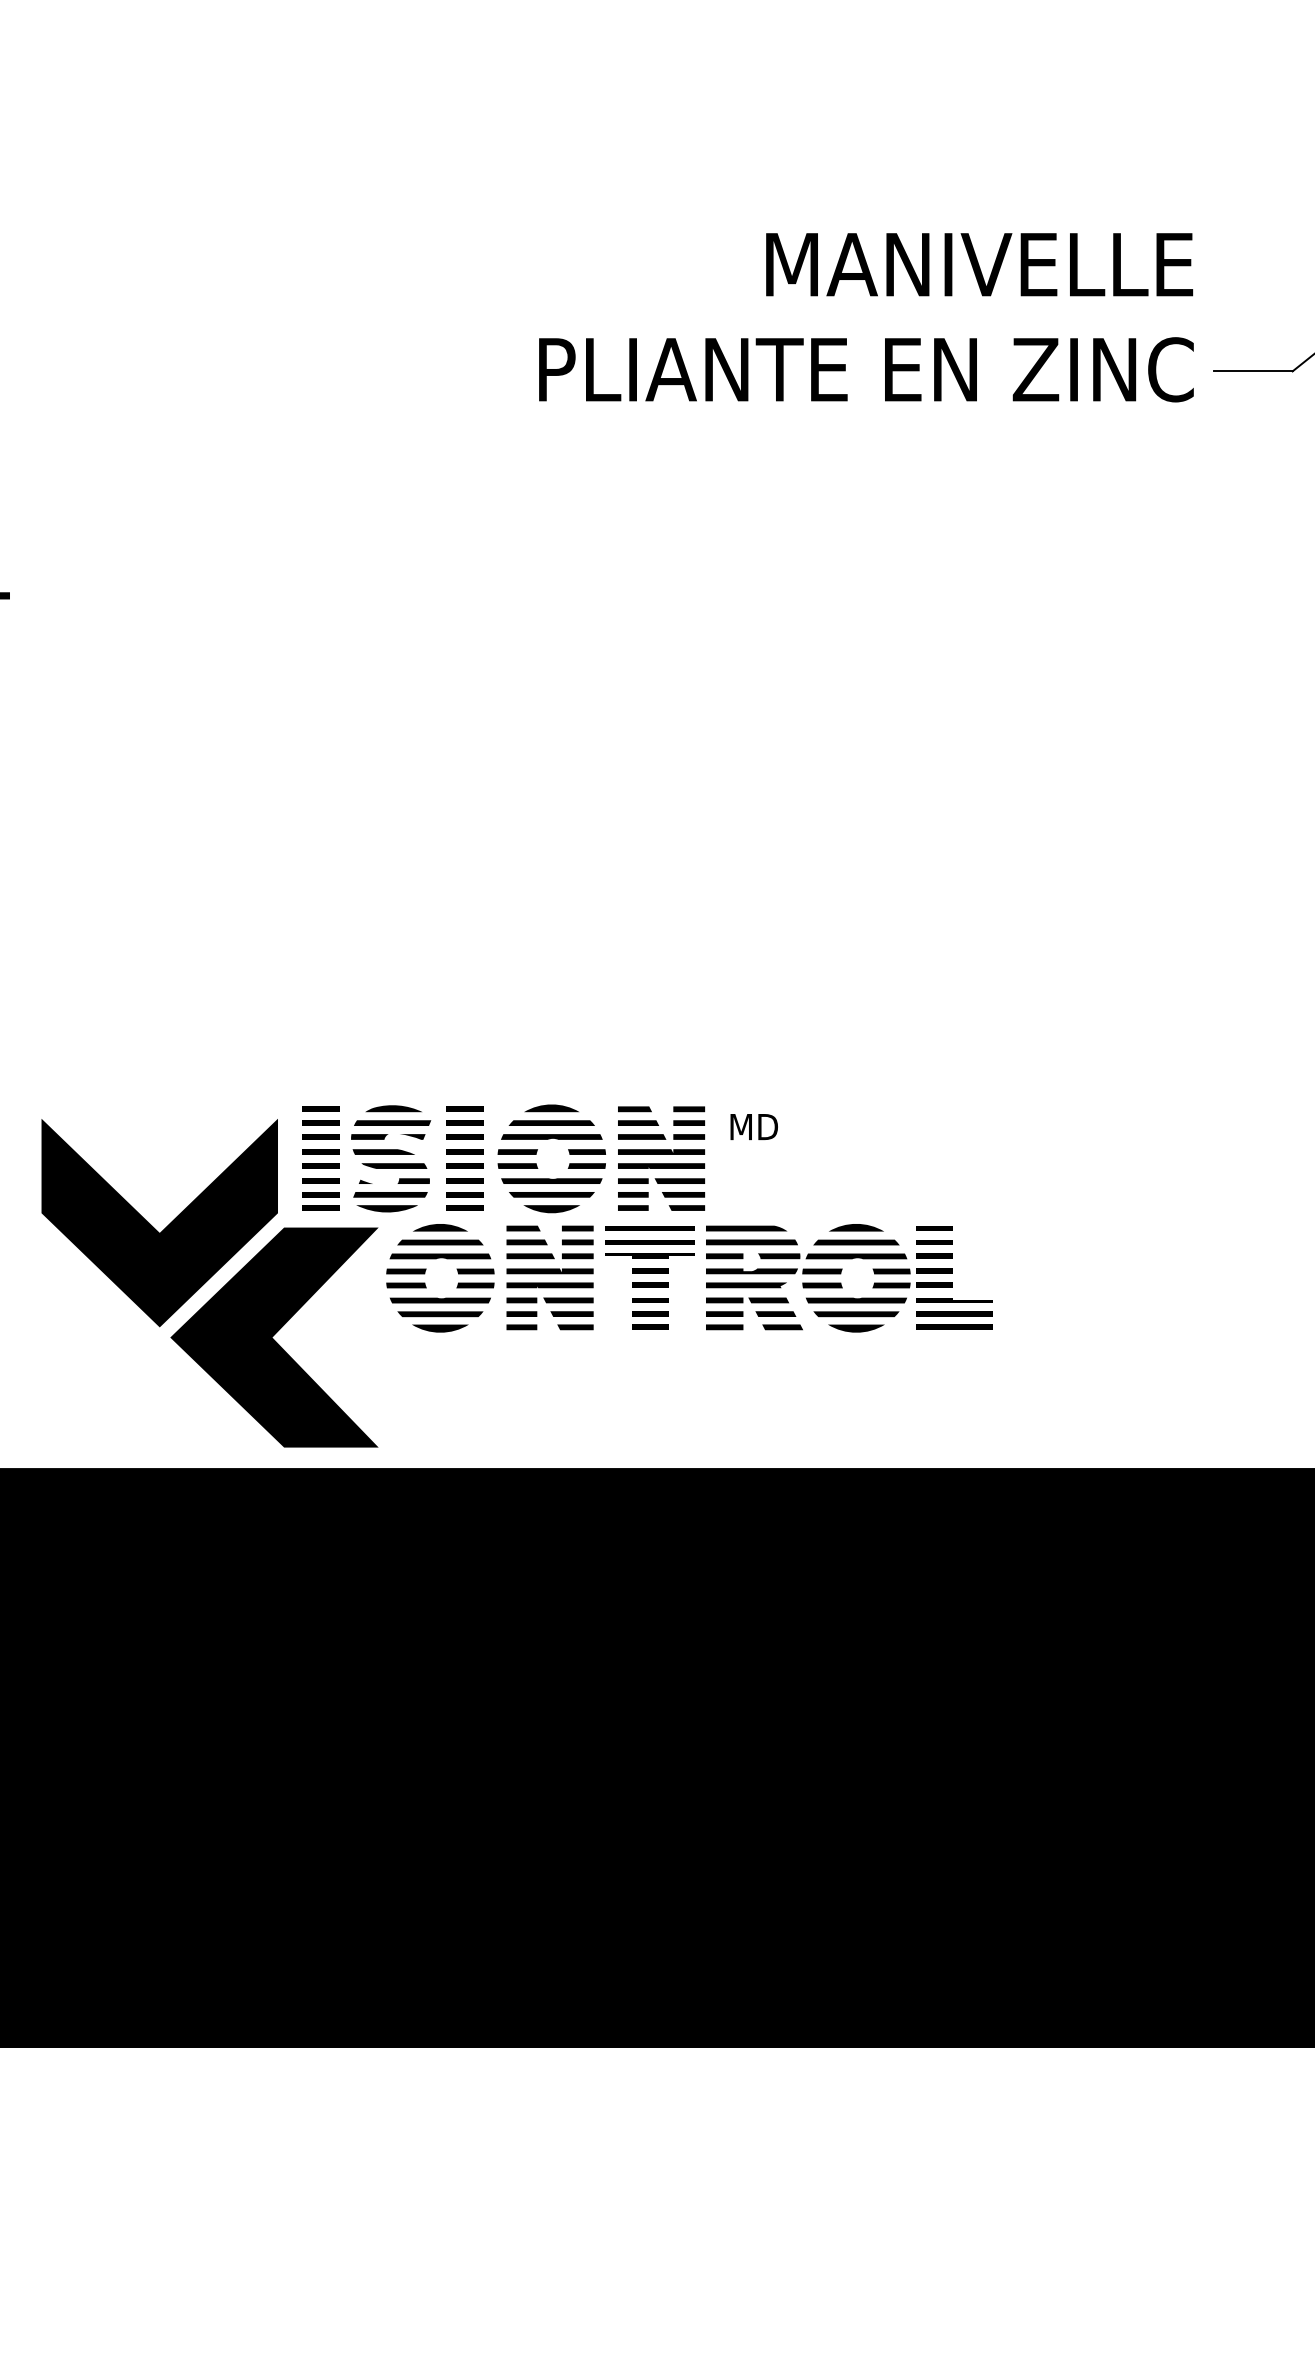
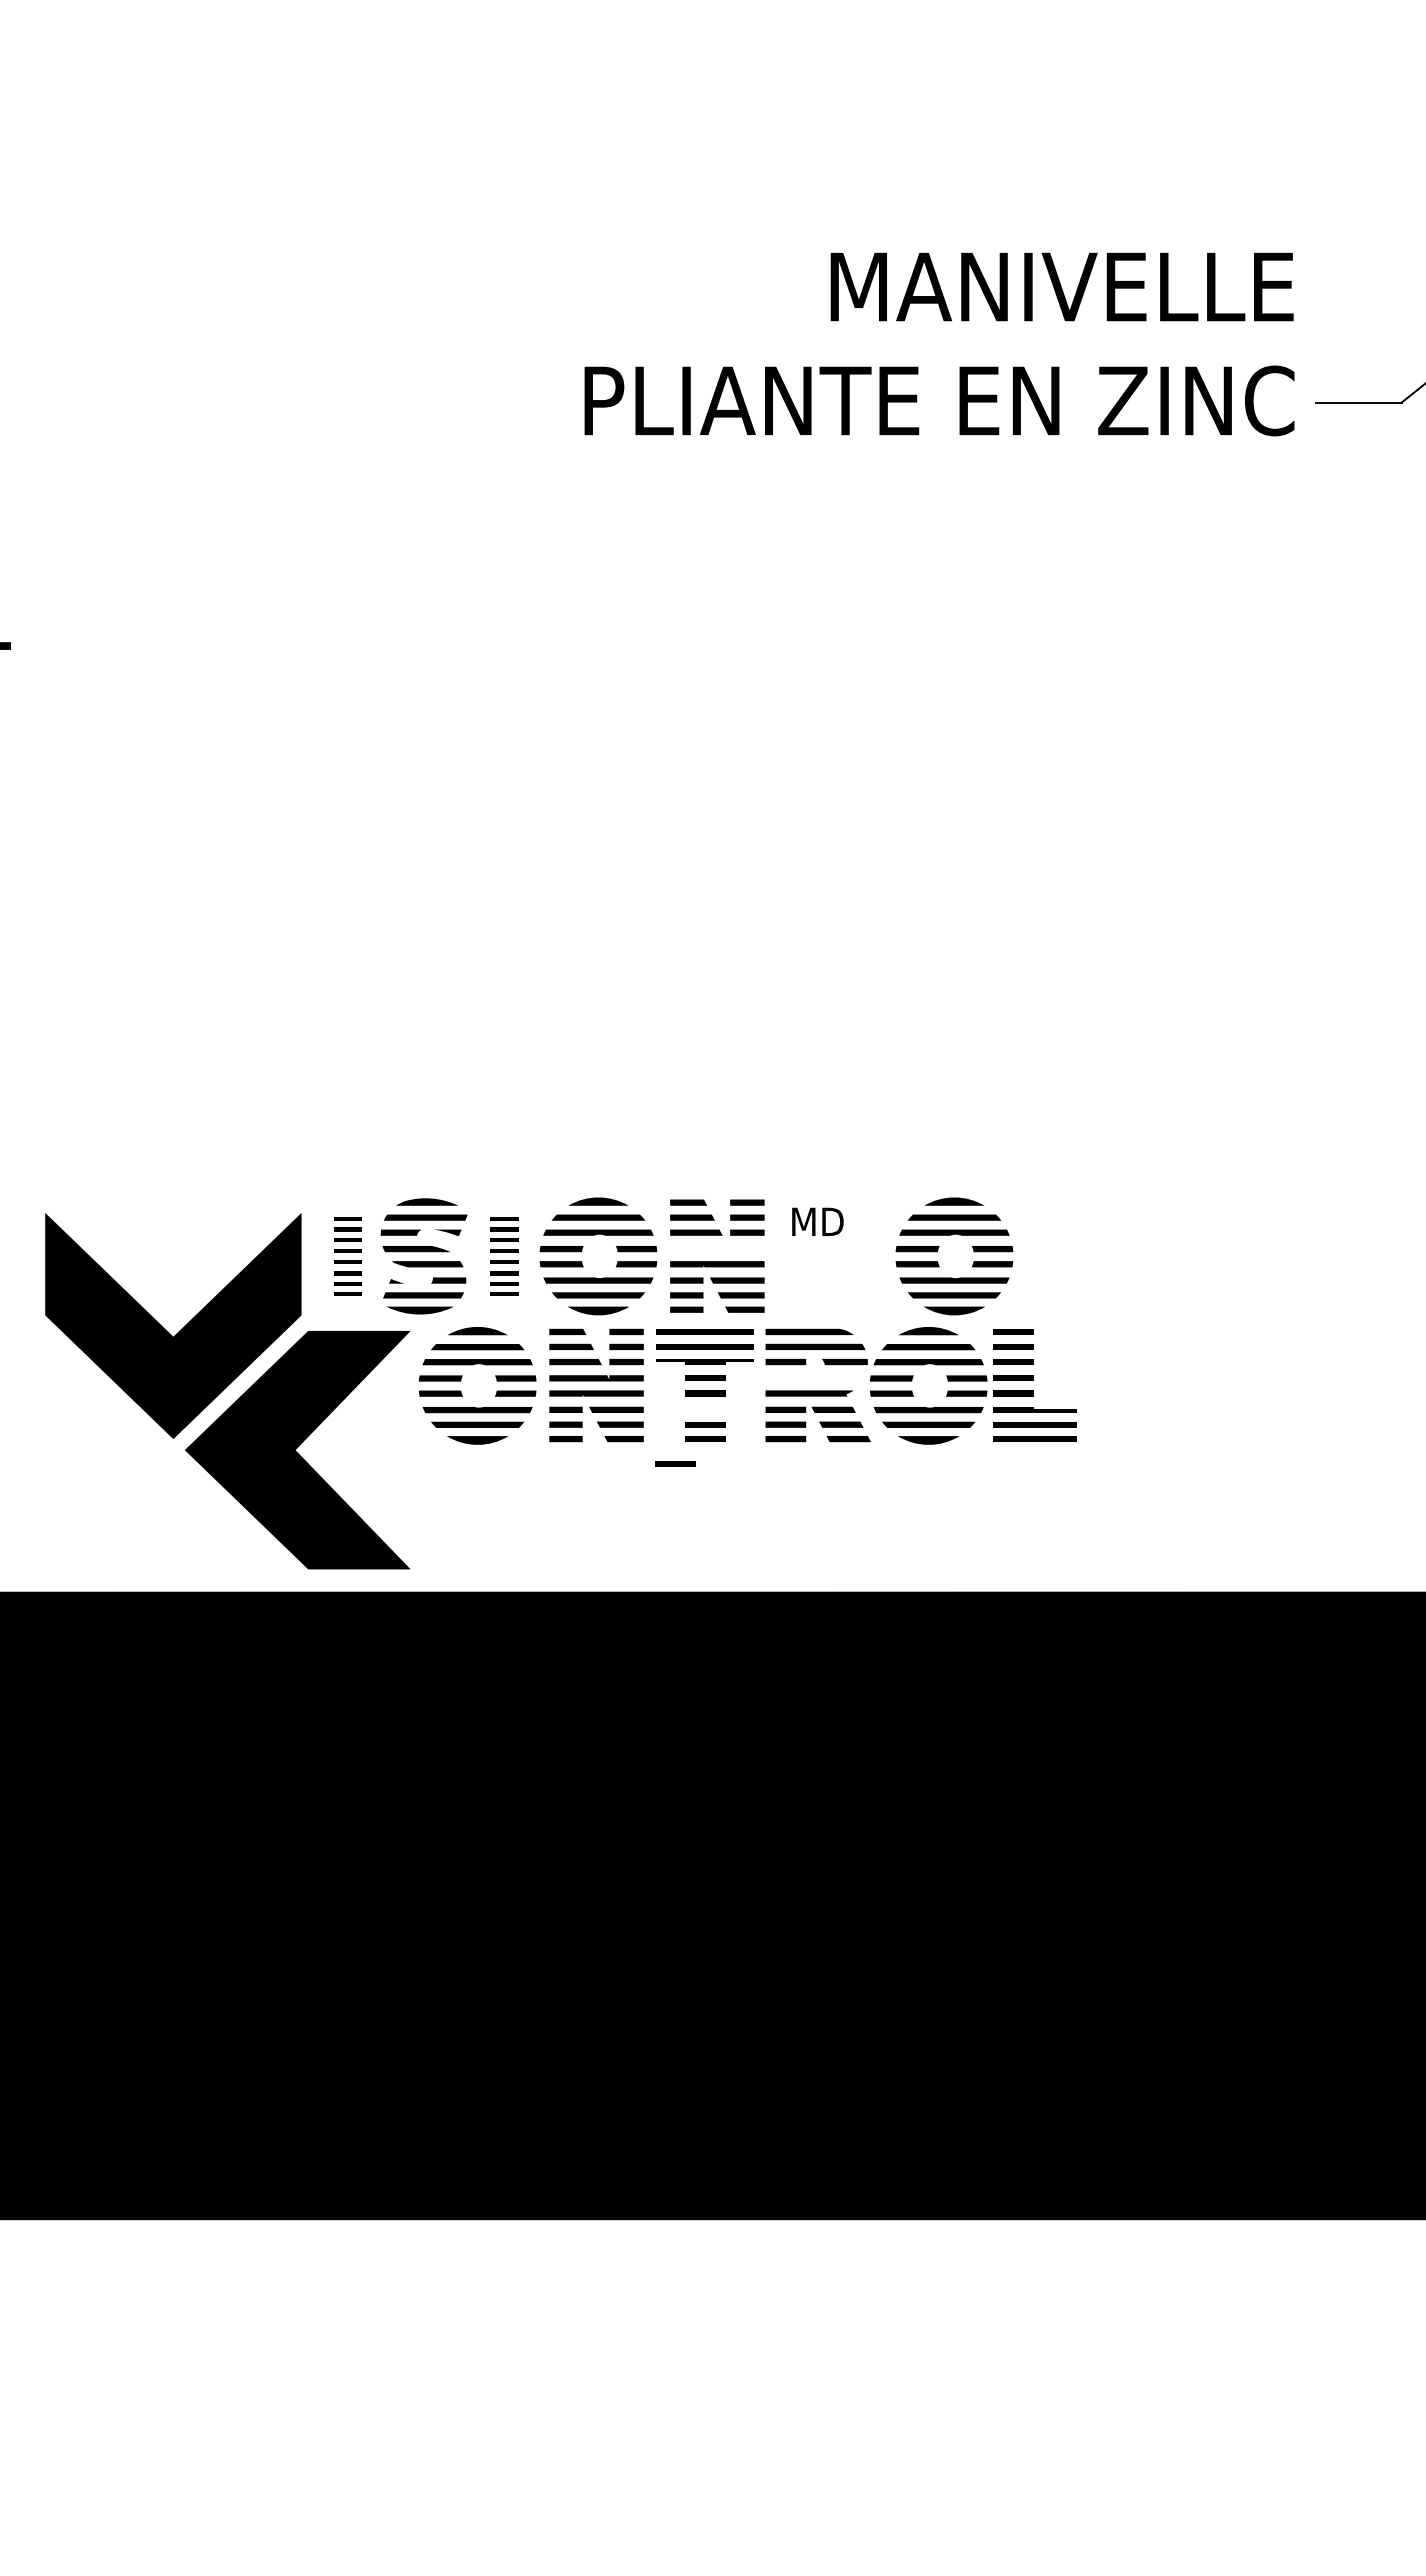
fill: (661, 1151) -> (717, 1248), removed
part: (865, 1153) -> (938, 1250), added
part: (320, 1158) -> (347, 1256), size x0.7
part: (465, 1158) -> (504, 1256), size x0.7
fill: (752, 1271) -> (815, 1378), removed
part: (650, 1300) -> (675, 1463), moved

